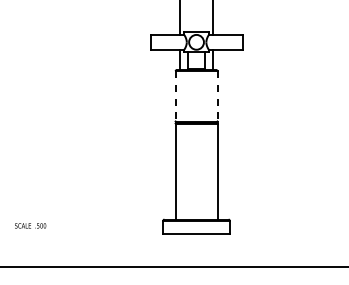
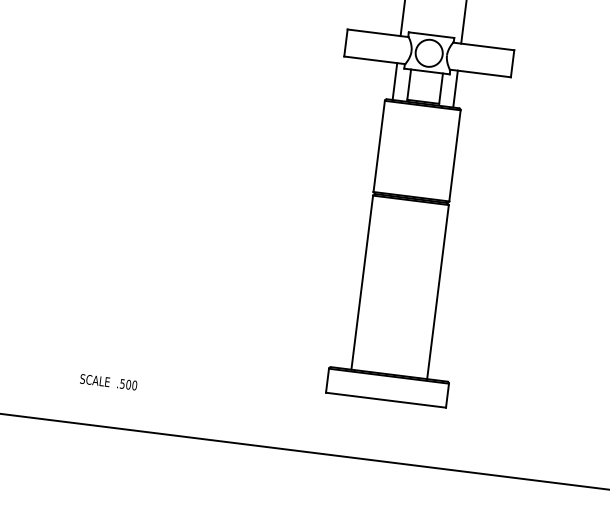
line: (175, 96) -> (378, 146), dashed -> solid
line: (217, 96) -> (454, 156), dashed -> solid
text: (30, 225) -> (108, 381), moved

